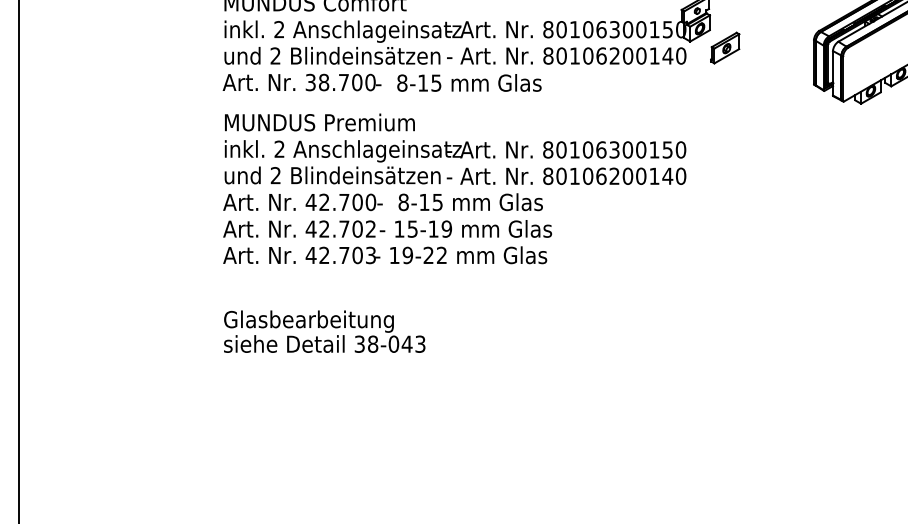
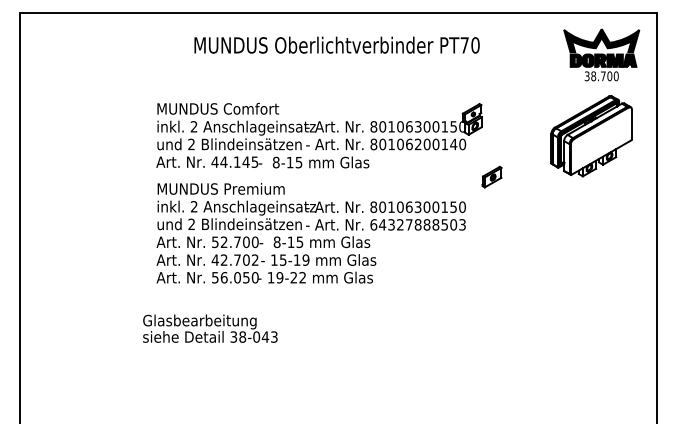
part: (724, 47) -> (491, 176), moved
text: (339, 81) -> (234, 161), 38.700 -> 44.145
text: (613, 175) -> (417, 224), 80106200140 -> 64327888503
text: (309, 202) -> (214, 242), 42.700 -> 52.700
text: (339, 255) -> (234, 277), 42.703 -> 56.050
text: (324, 331) -> (210, 328), moved

